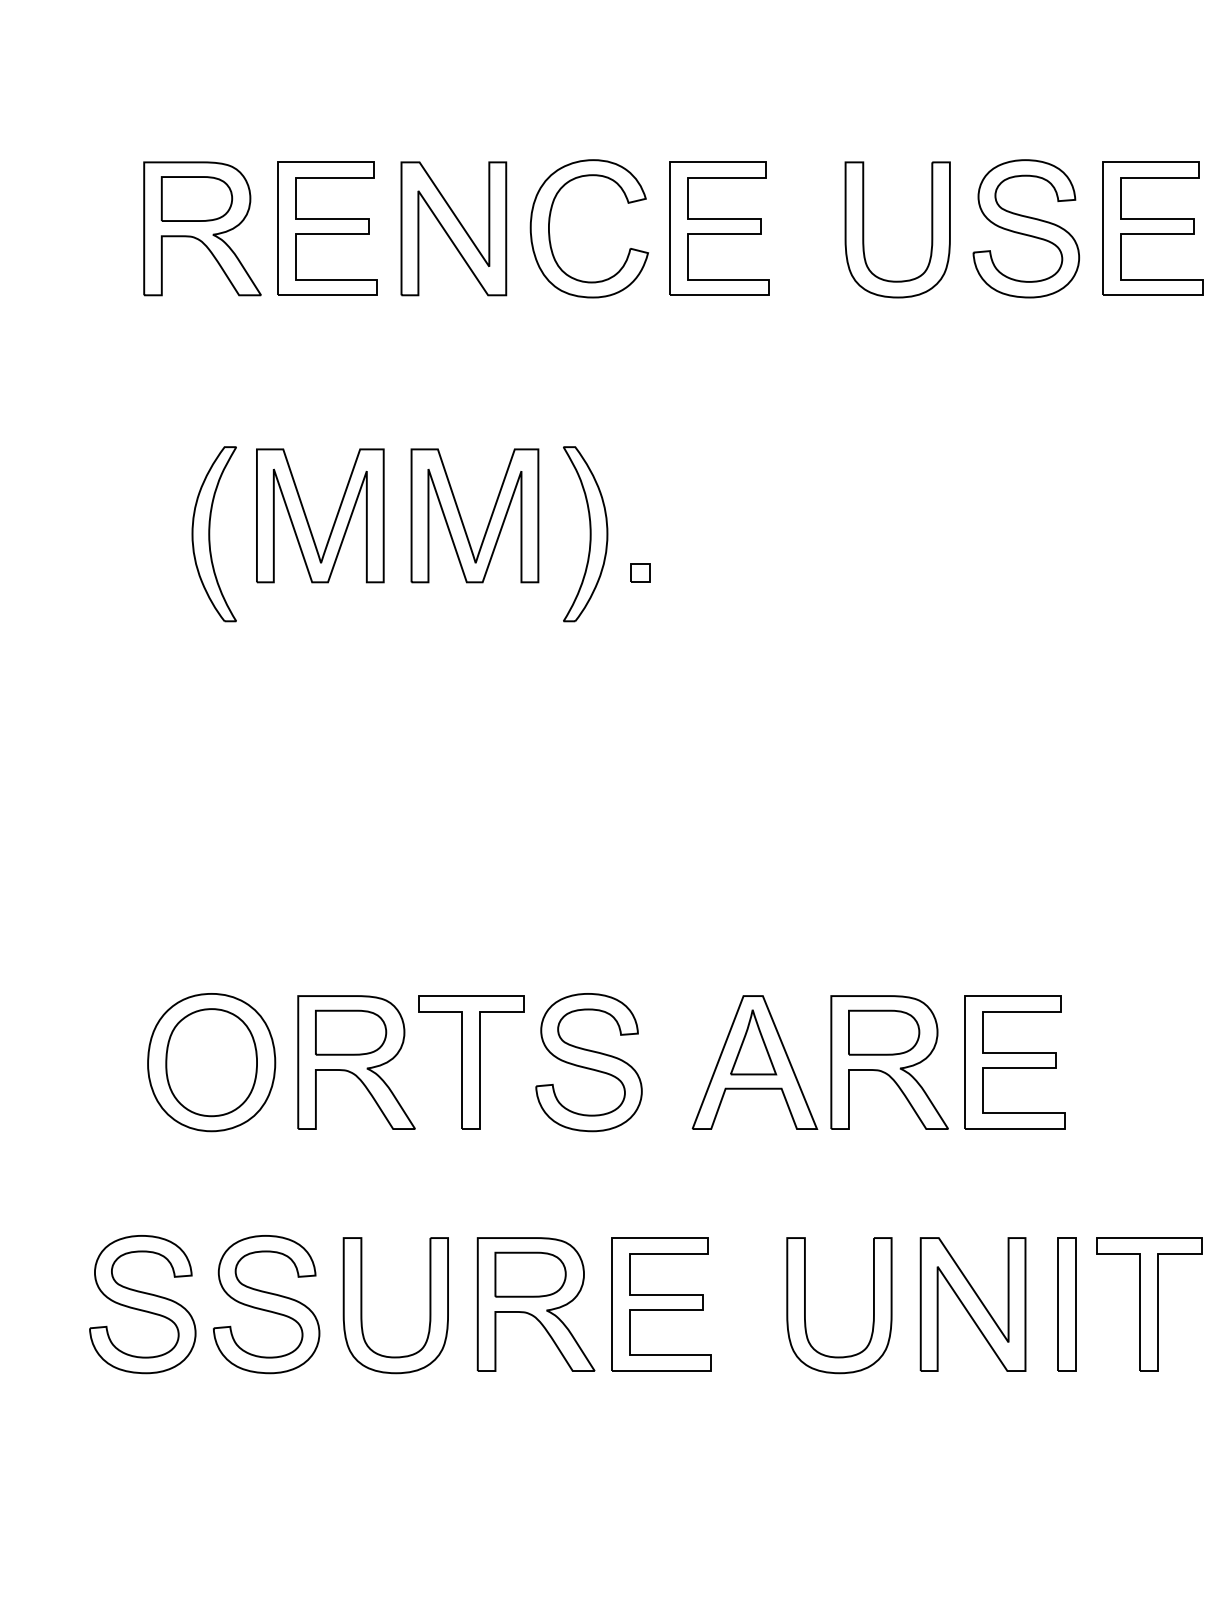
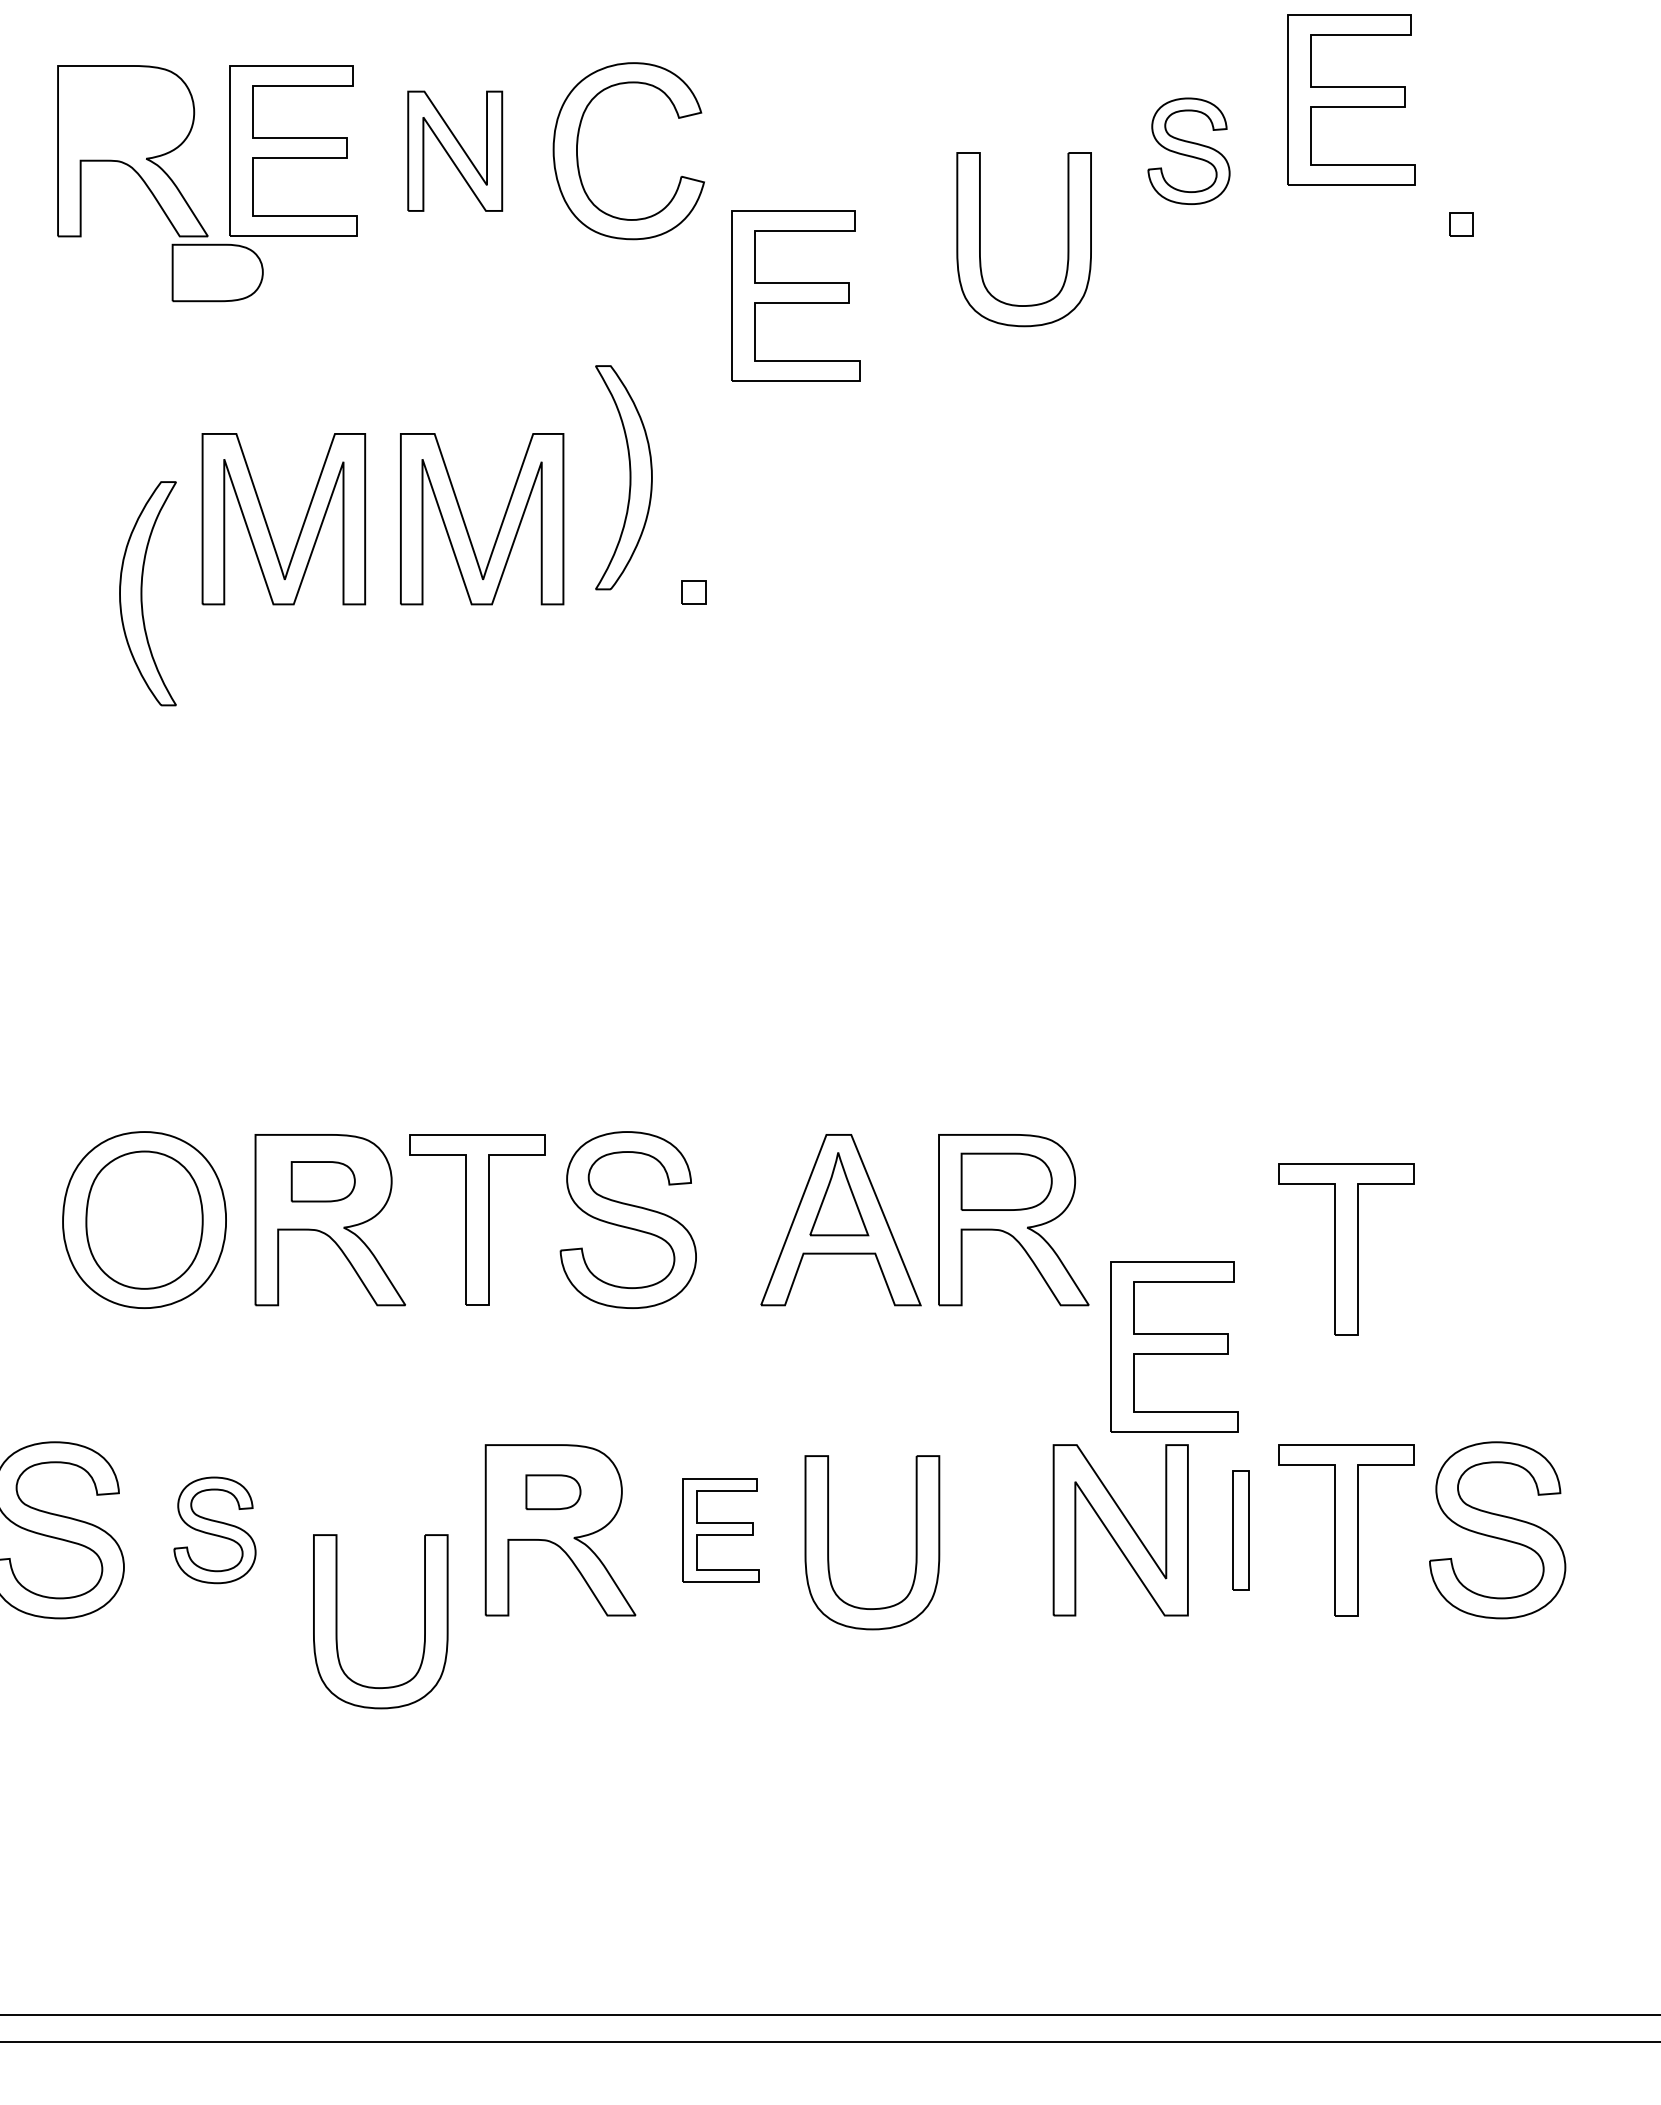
part: (196, 198) -> (217, 272), moved
part: (719, 228) -> (795, 295), moved
part: (1153, 228) -> (1351, 99), moved
part: (454, 229) -> (455, 151), size x0.7
part: (863, 229) -> (980, 239), moved
part: (1025, 229) -> (1188, 151), size x0.6
part: (213, 534) -> (147, 593), moved
part: (585, 534) -> (623, 477), moved
part: (351, 1032) -> (323, 1181), size x0.7
part: (1015, 1062) -> (1174, 1346), moved
part: (1149, 1085) -> (1346, 1249), added
part: (530, 1275) -> (553, 1492), size x0.6
part: (266, 1304) -> (214, 1530), size x0.6
part: (661, 1304) -> (721, 1530), size x0.6
part: (1066, 1304) -> (1240, 1530), size x0.7
part: (362, 1305) -> (337, 1621), moved
part: (873, 1305) -> (915, 1542), moved

